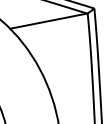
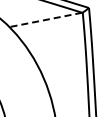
line: (48, 21) -> (45, 20), solid -> dashed

